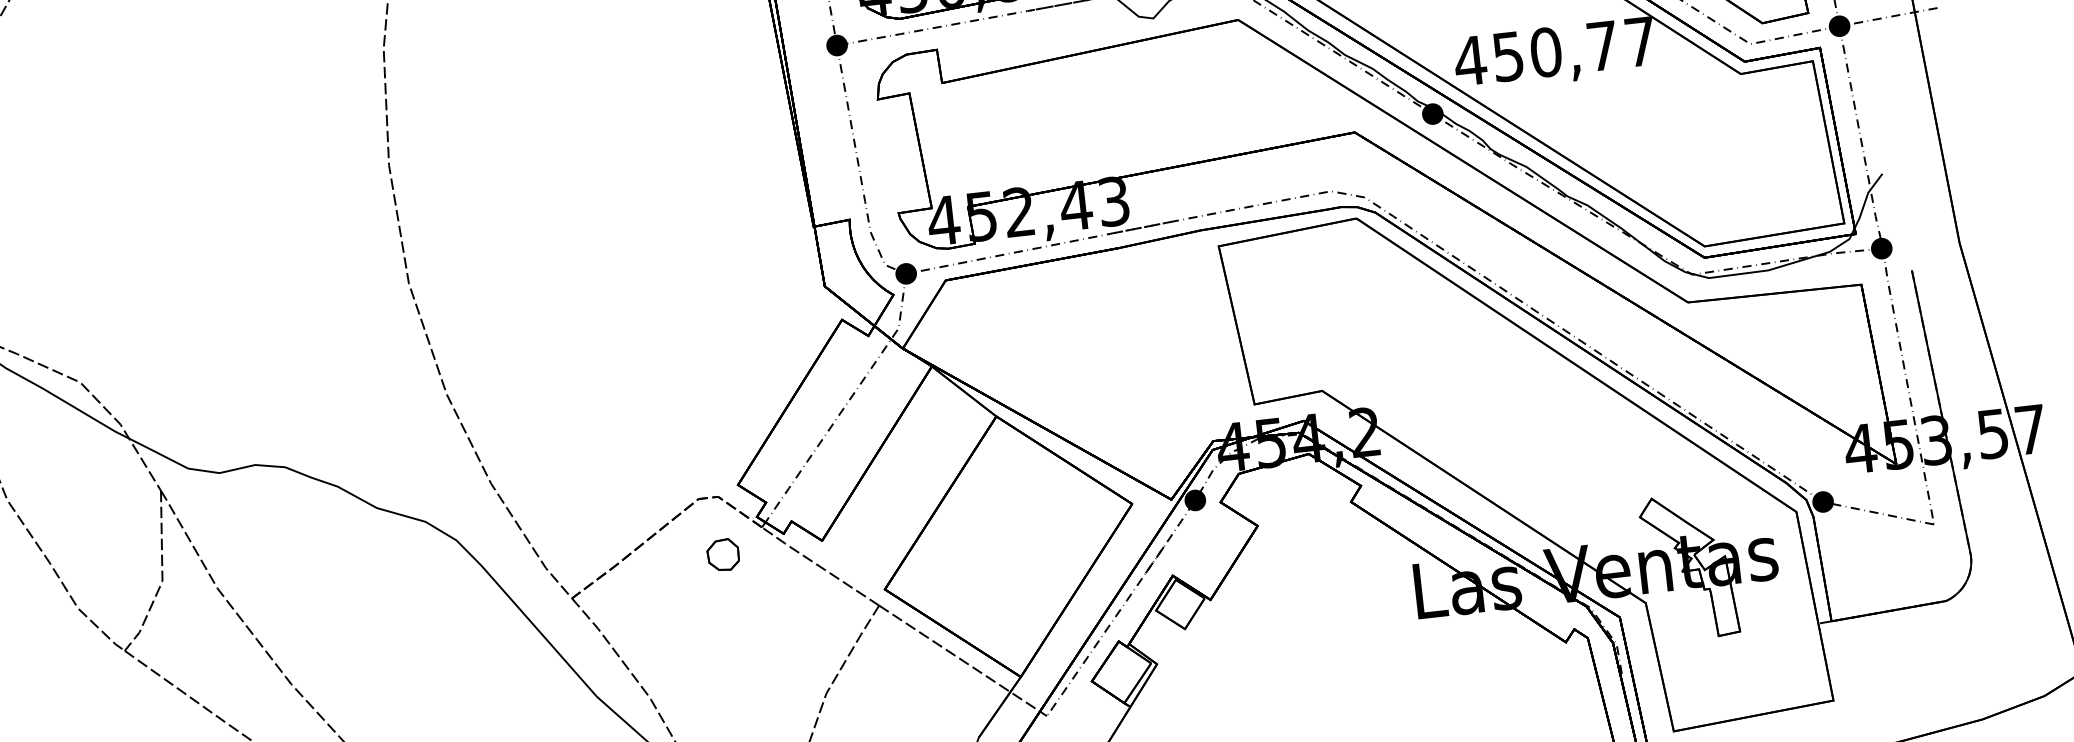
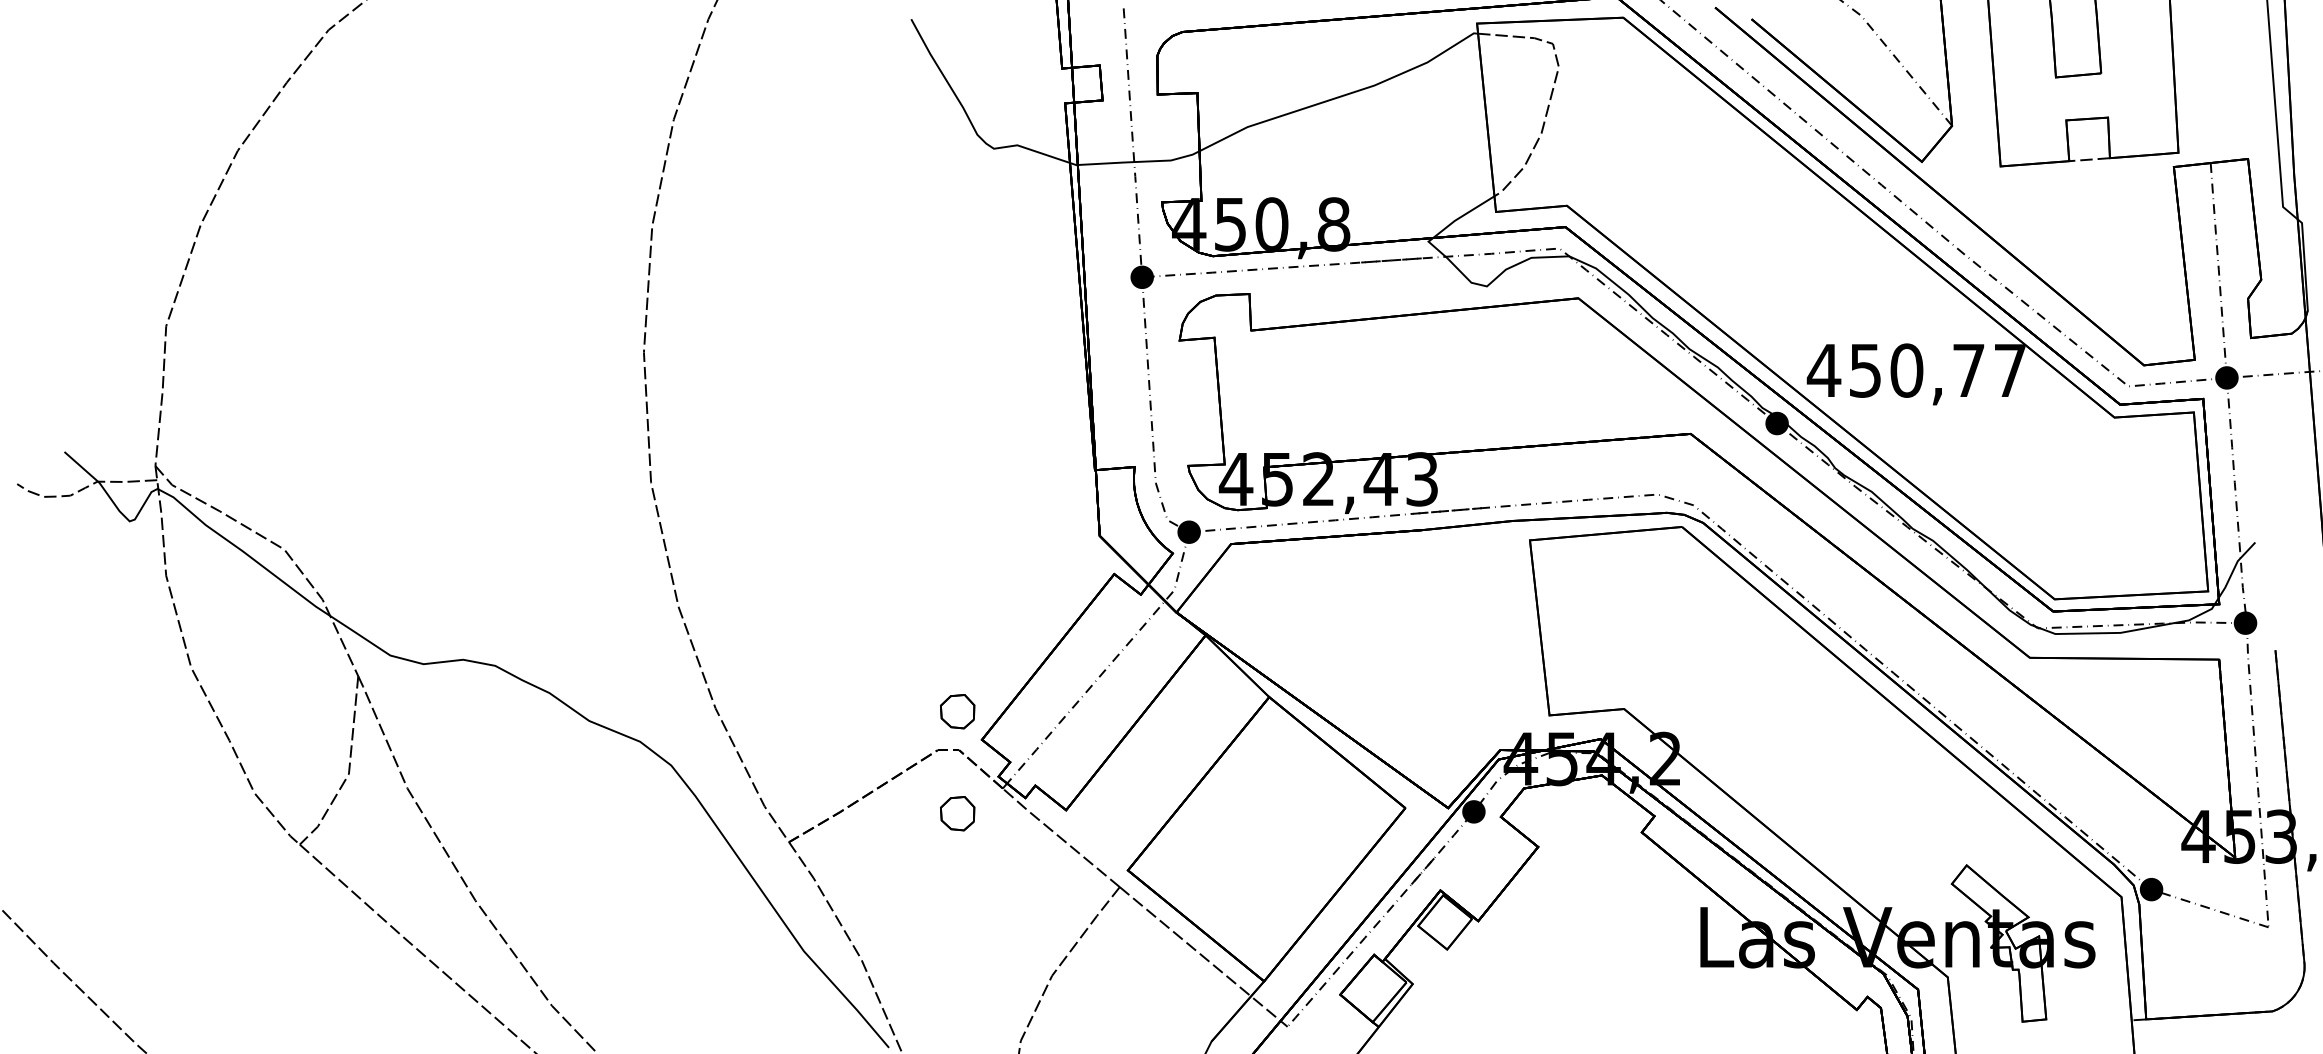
part: (712, 461) -> (957, 711), added

